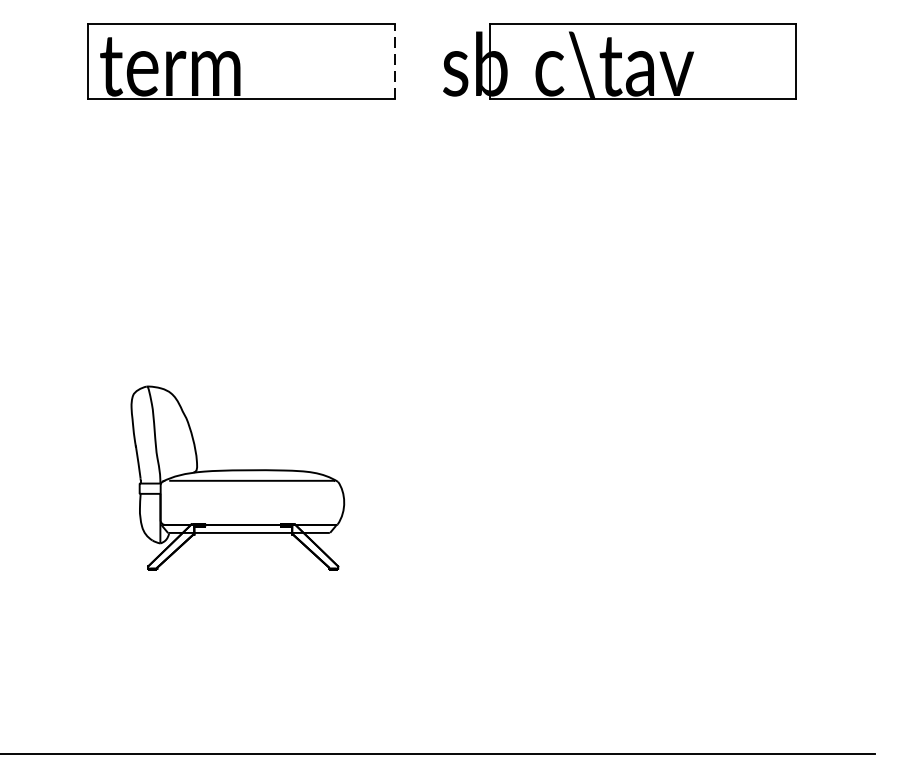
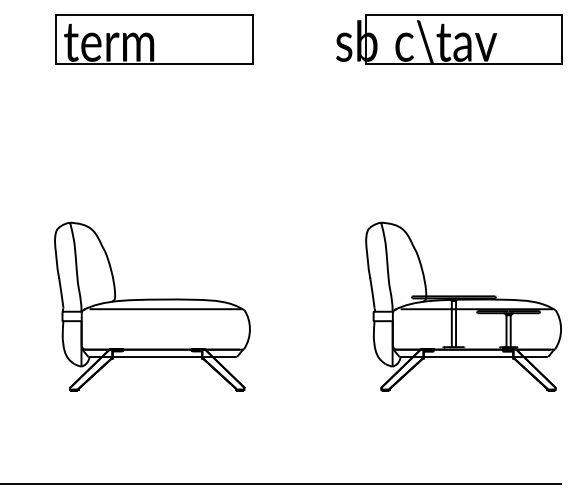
line: (395, 60) -> (253, 38), dashed -> solid
part: (619, 61) -> (449, 39), moved
part: (237, 477) -> (152, 306), size x1.43
part: (722, 477) -> (463, 306), added

